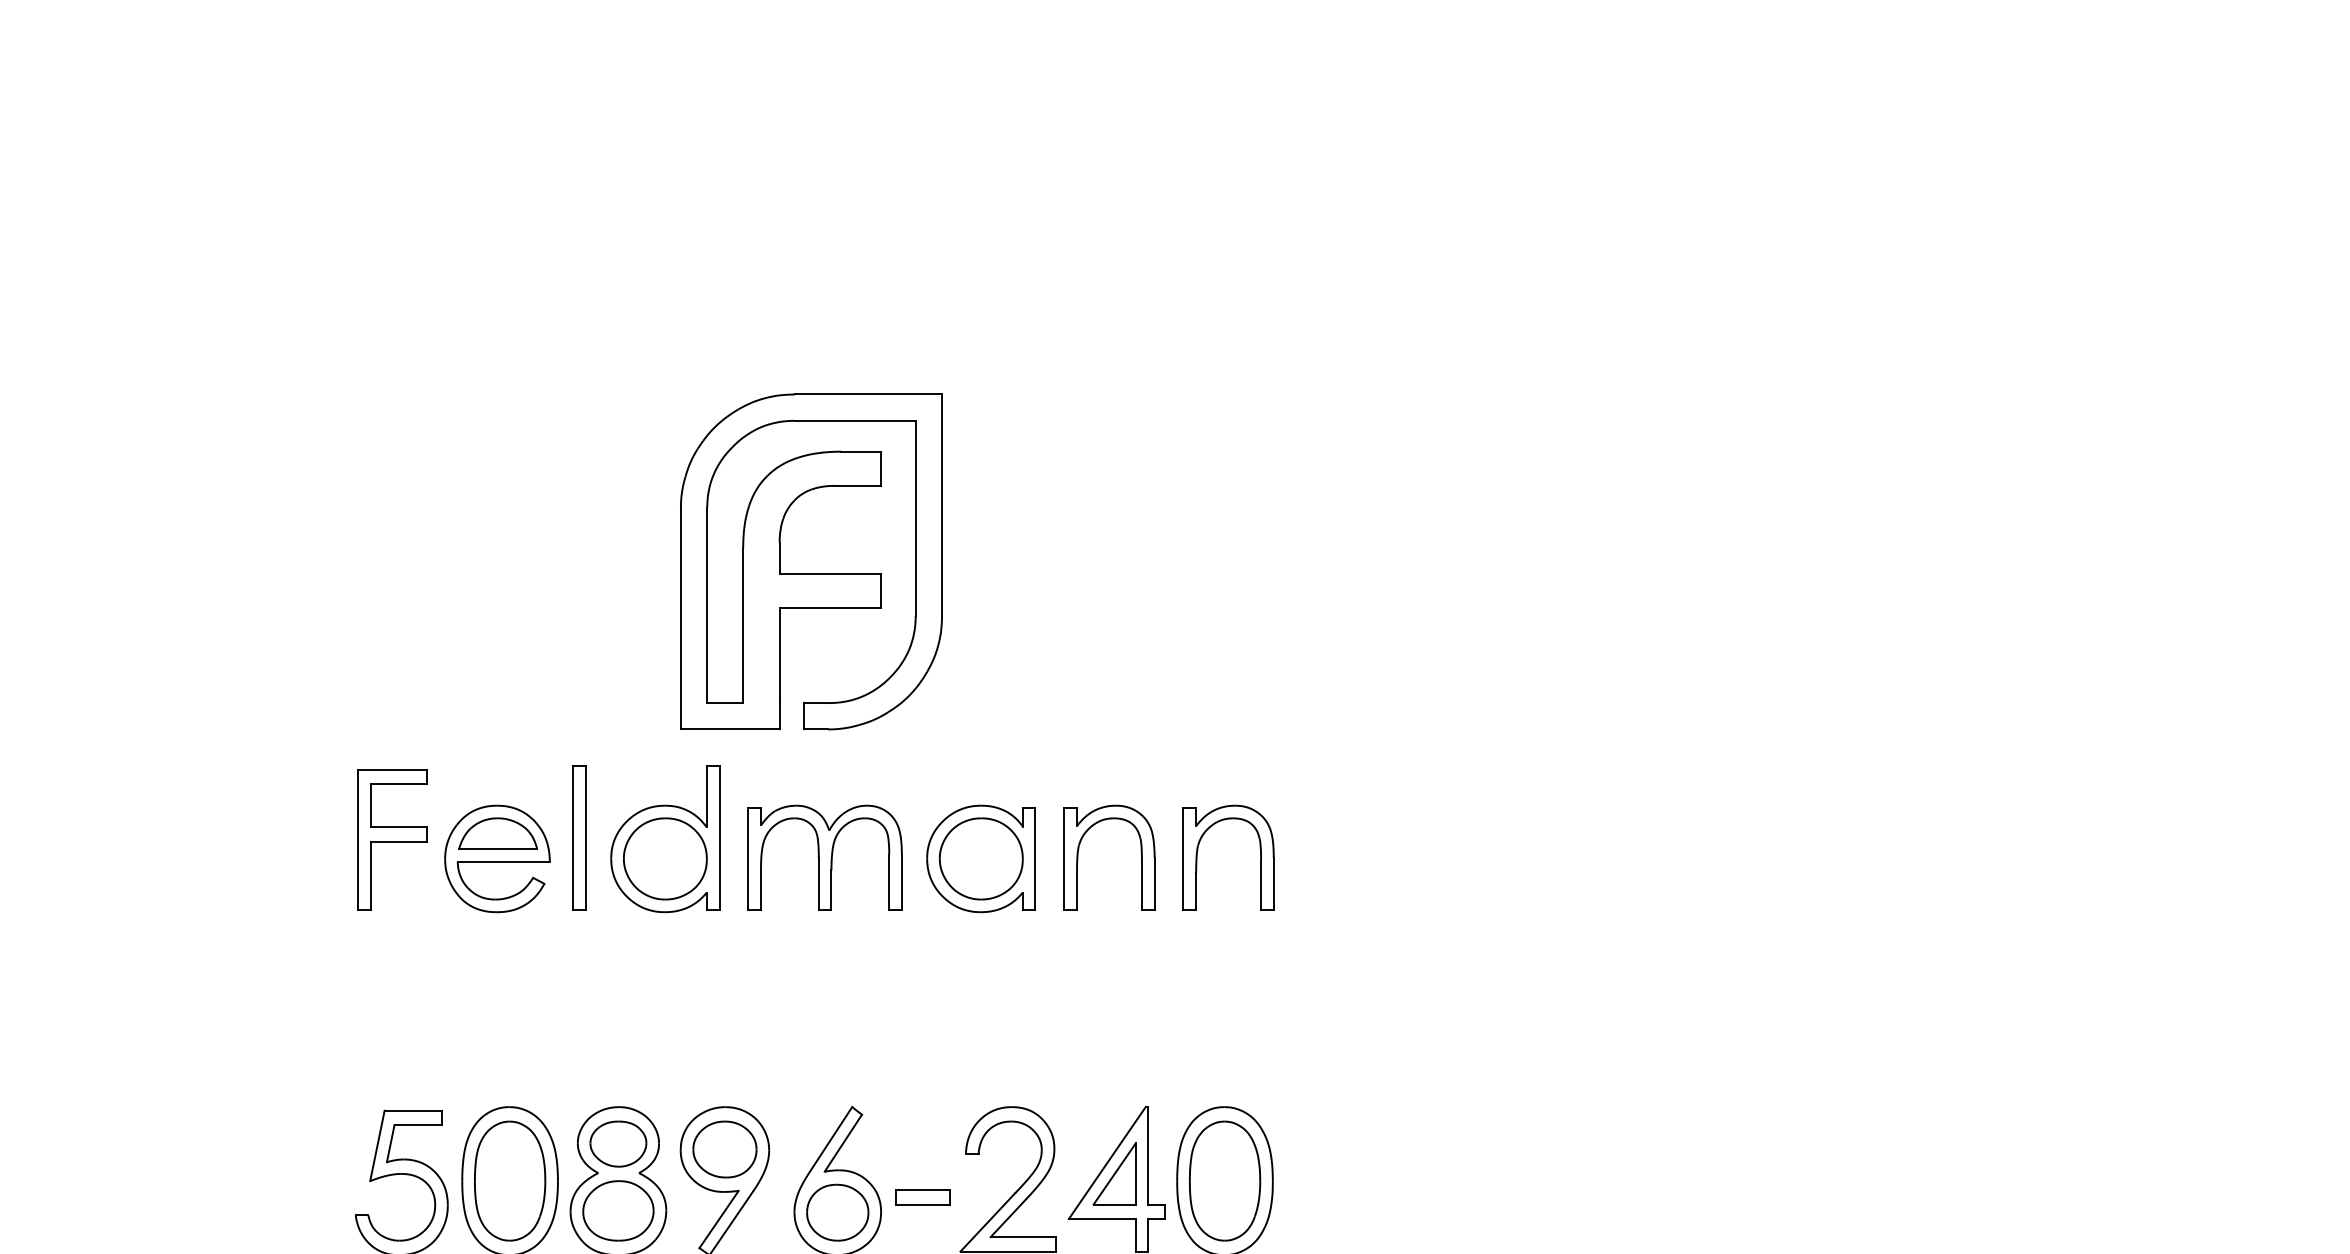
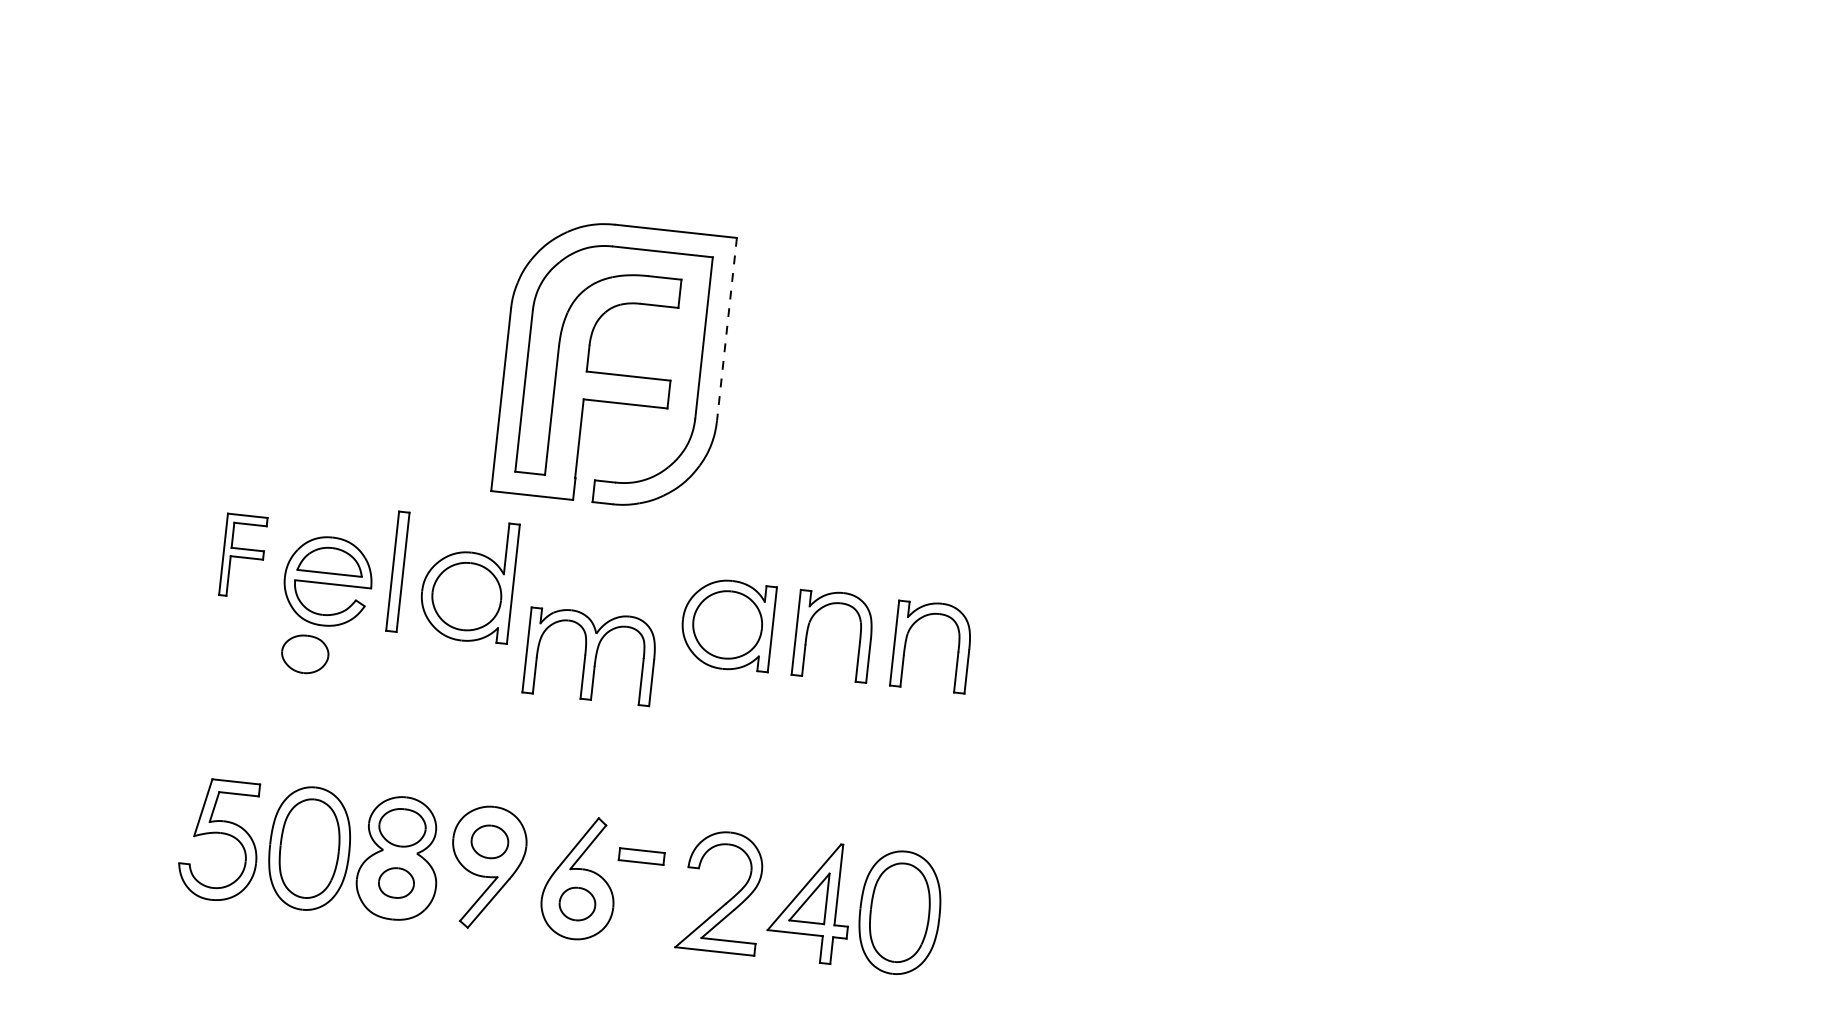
line: (942, 505) -> (727, 329), solid -> dashed
part: (392, 839) -> (243, 556), size x0.7
part: (824, 857) -> (589, 655), moved
part: (479, 948) -> (305, 653), added
part: (724, 1149) -> (489, 841), size x0.7
part: (922, 1197) -> (641, 856), moved
part: (618, 1210) -> (396, 882), size x0.6
part: (837, 1212) -> (577, 903), size x0.7

